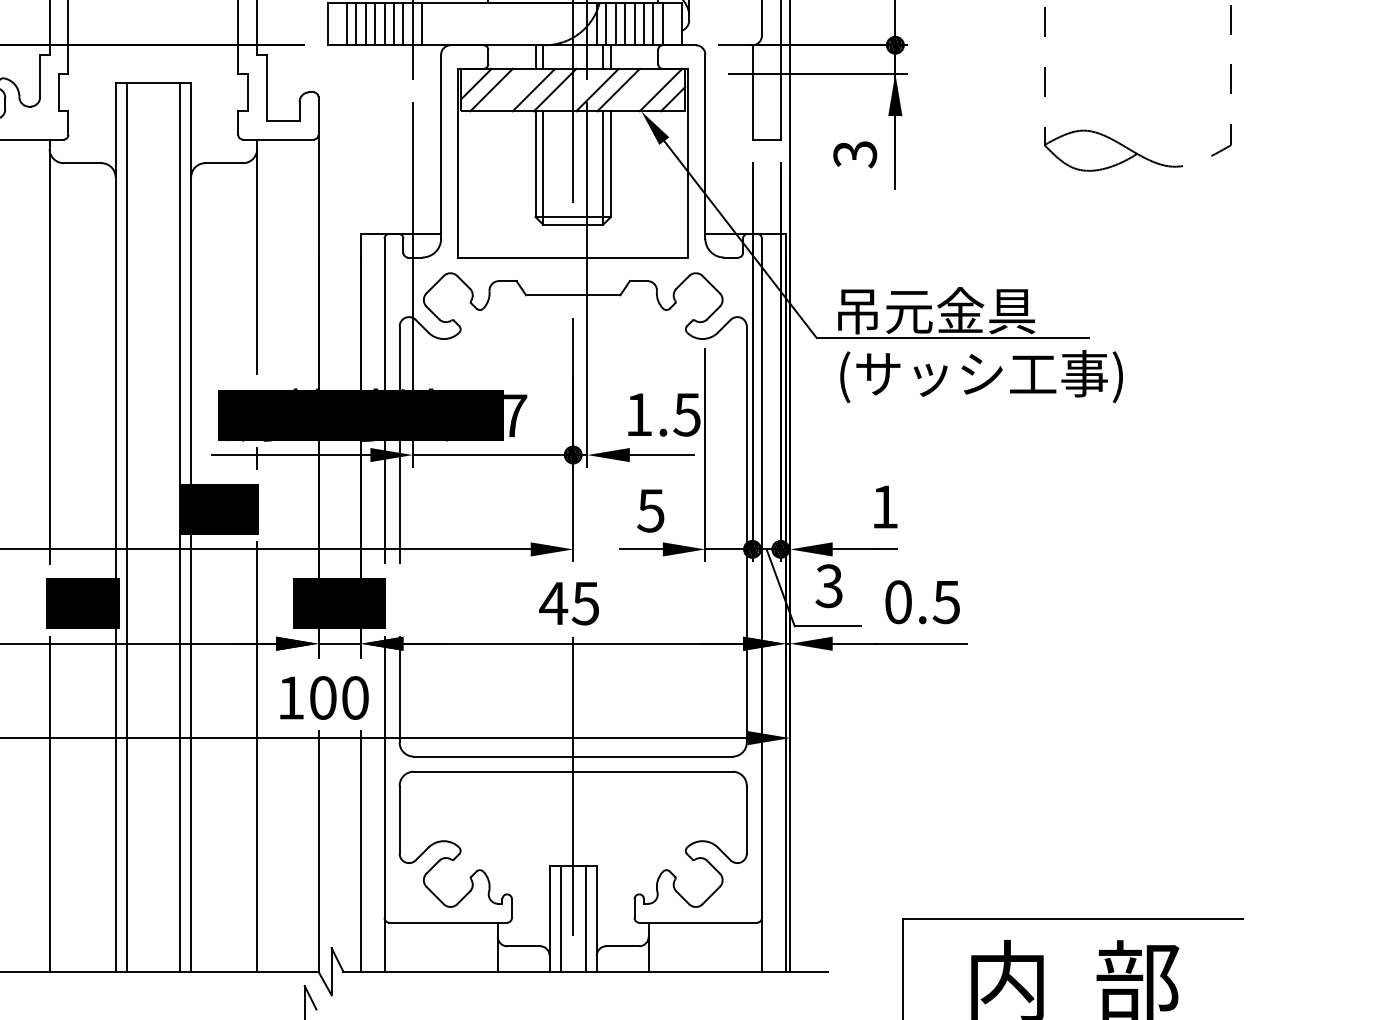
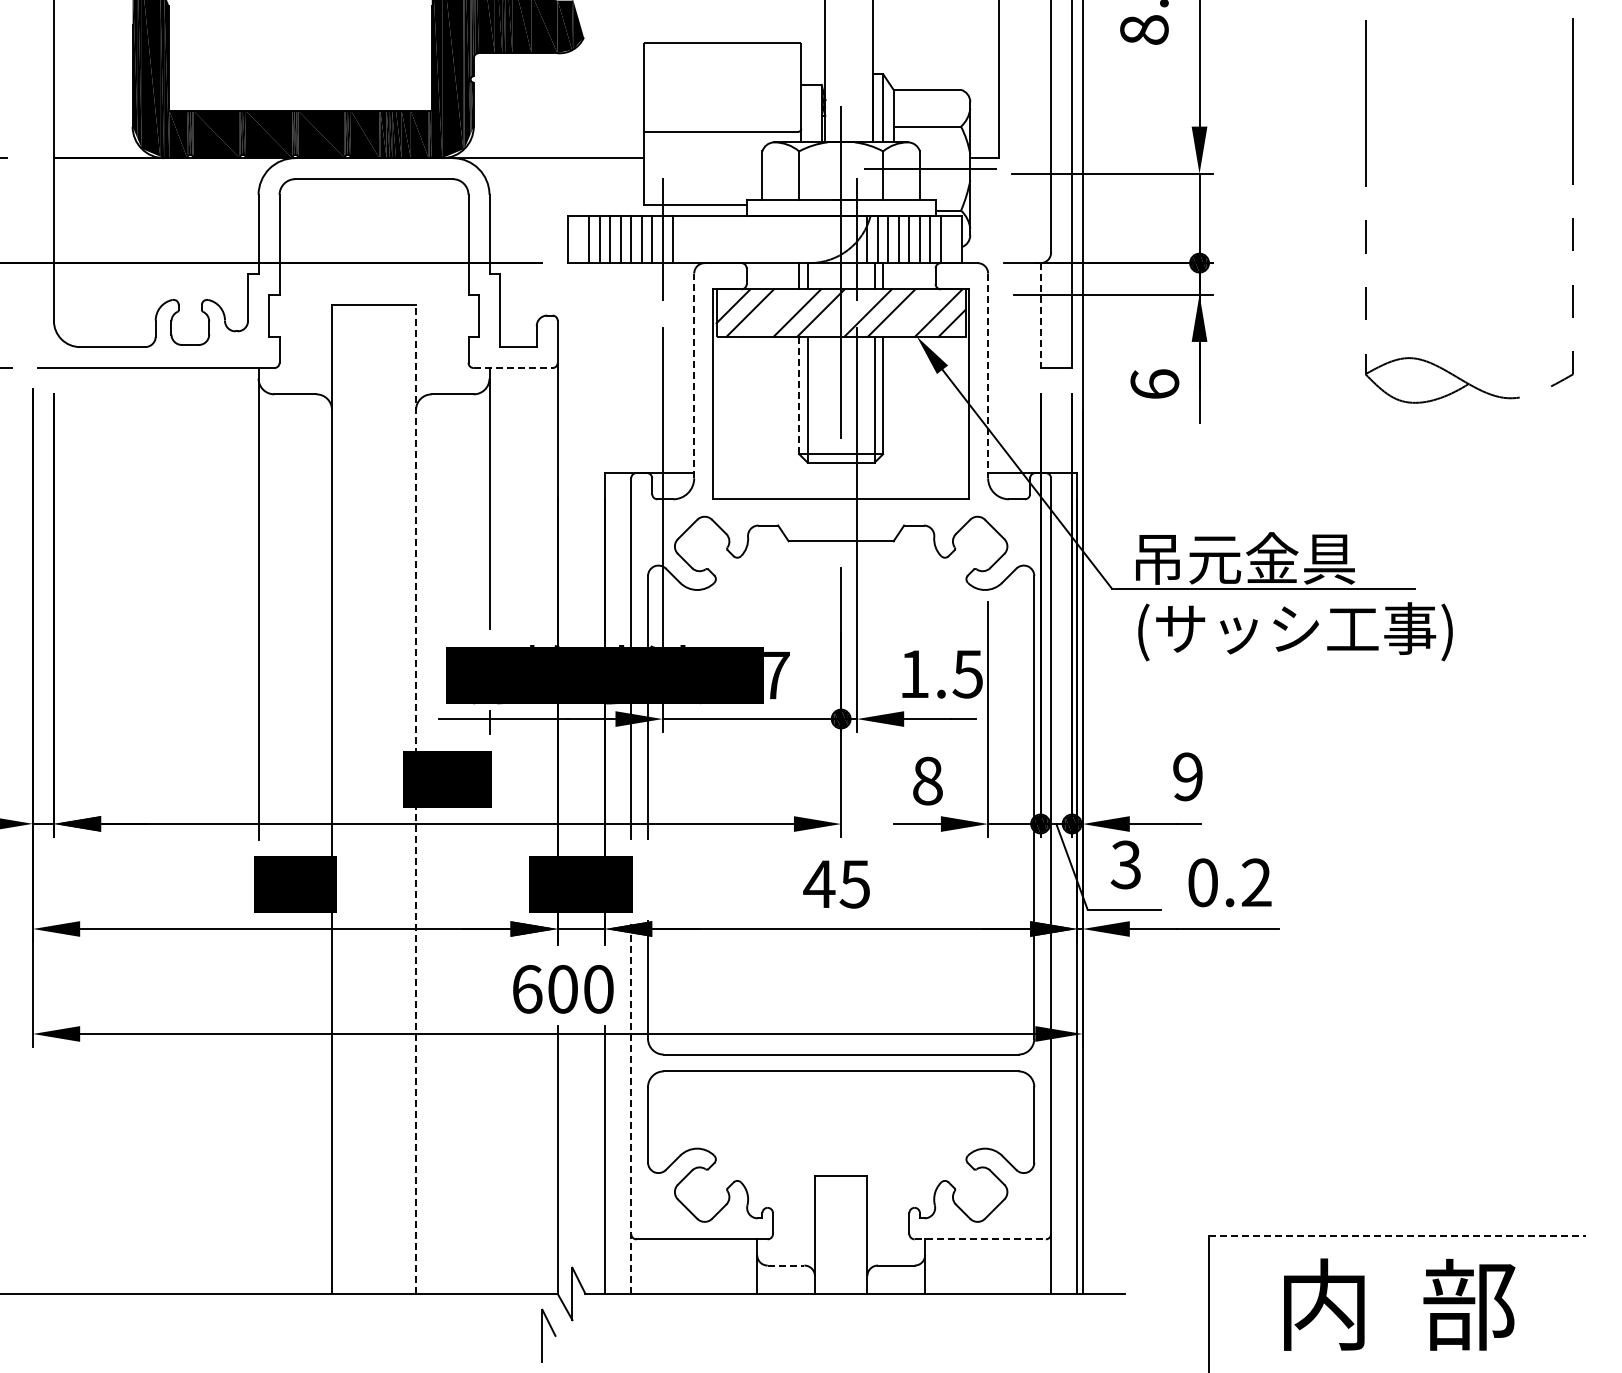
line: (752, 93) -> (1040, 316), solid -> dashed
line: (278, 139) -> (513, 368), solid -> dashed
line: (441, 146) -> (694, 375), solid -> dashed
line: (705, 147) -> (988, 376), solid -> dashed
text: (854, 154) -> (1154, 384), 3 -> 6
line: (535, 164) -> (799, 395), solid -> dashed
text: (884, 506) -> (1187, 776), 1 -> 9
text: (650, 510) -> (927, 780), 5 -> 8
line: (126, 527) -> (344, 799), removed
line: (179, 527) -> (403, 799), removed
line: (191, 527) -> (416, 799), solid -> dashed
text: (946, 601) -> (1256, 882), 0.5 -> 0.2
text: (291, 698) -> (527, 989), 100 -> 600
line: (257, 756) -> (489, 1054), removed
line: (49, 804) -> (258, 1107), removed
line: (384, 804) -> (631, 1107), solid -> dashed
line: (573, 804) -> (841, 1107), removed
line: (560, 918) -> (827, 1234), removed
line: (585, 918) -> (854, 1234), removed
line: (1073, 919) -> (1397, 1235), solid -> dashed
line: (698, 922) -> (980, 1239), solid -> dashed
line: (524, 946) -> (786, 1265), solid -> dashed

